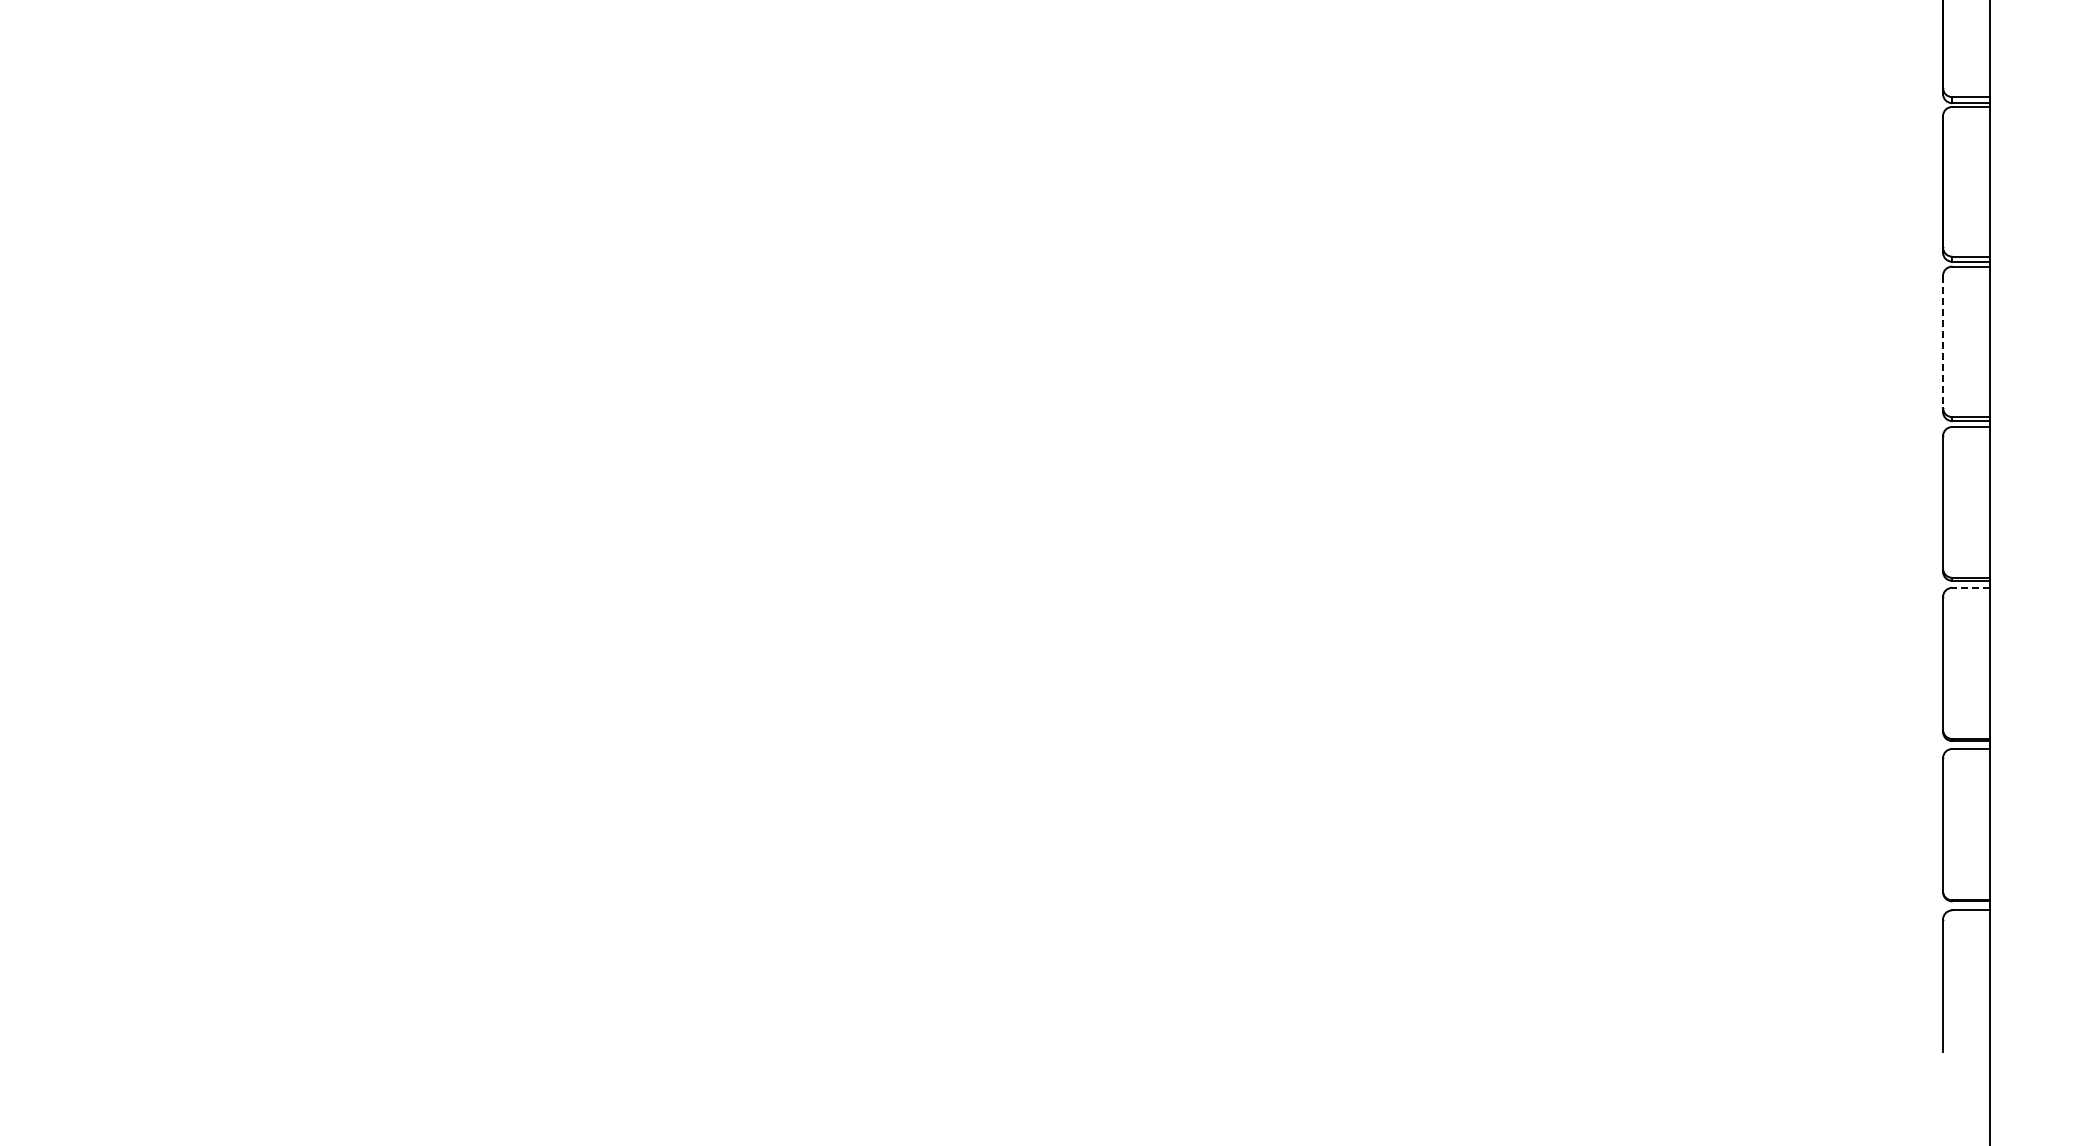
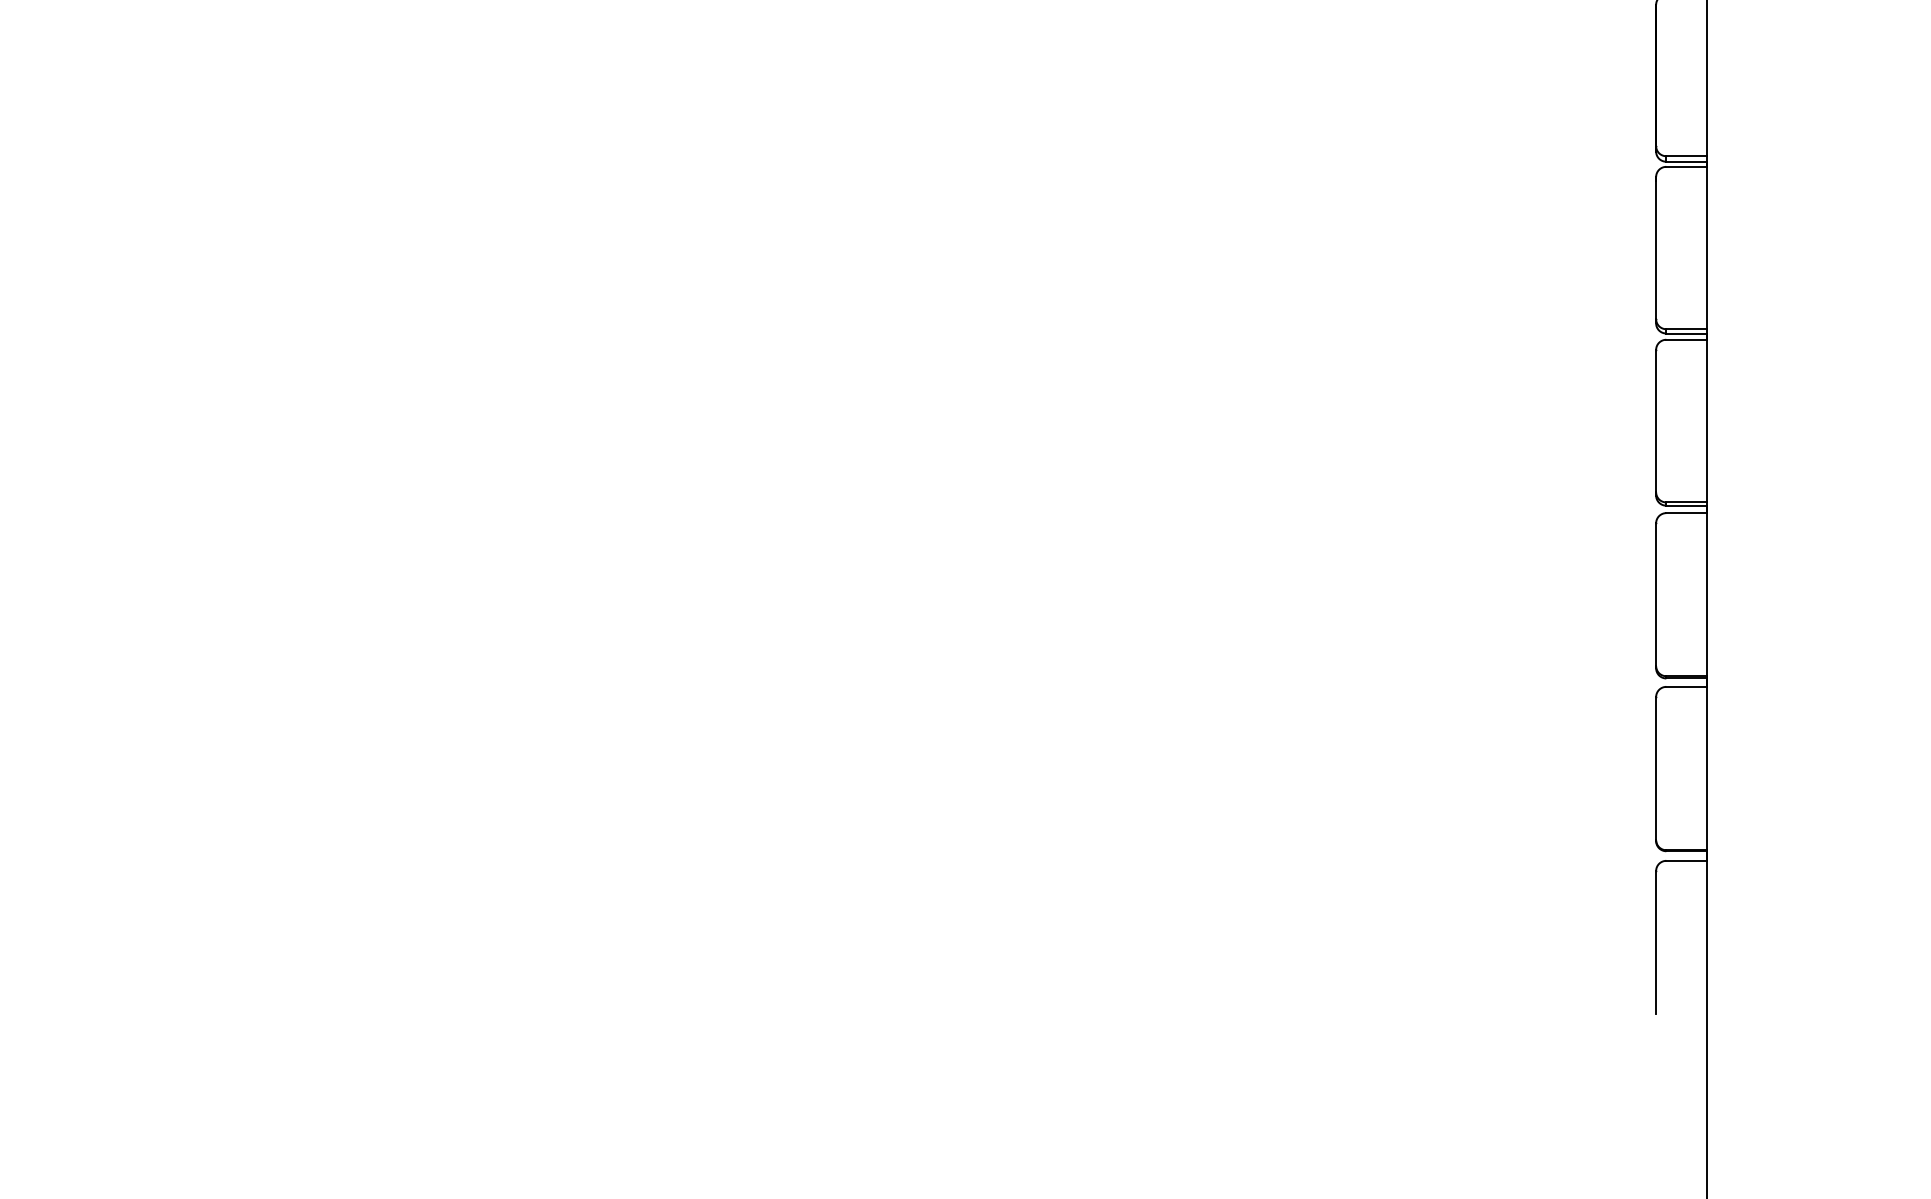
line: (1942, 341) -> (1655, 247), dashed -> solid
line: (1971, 587) -> (1686, 512), dashed -> solid

